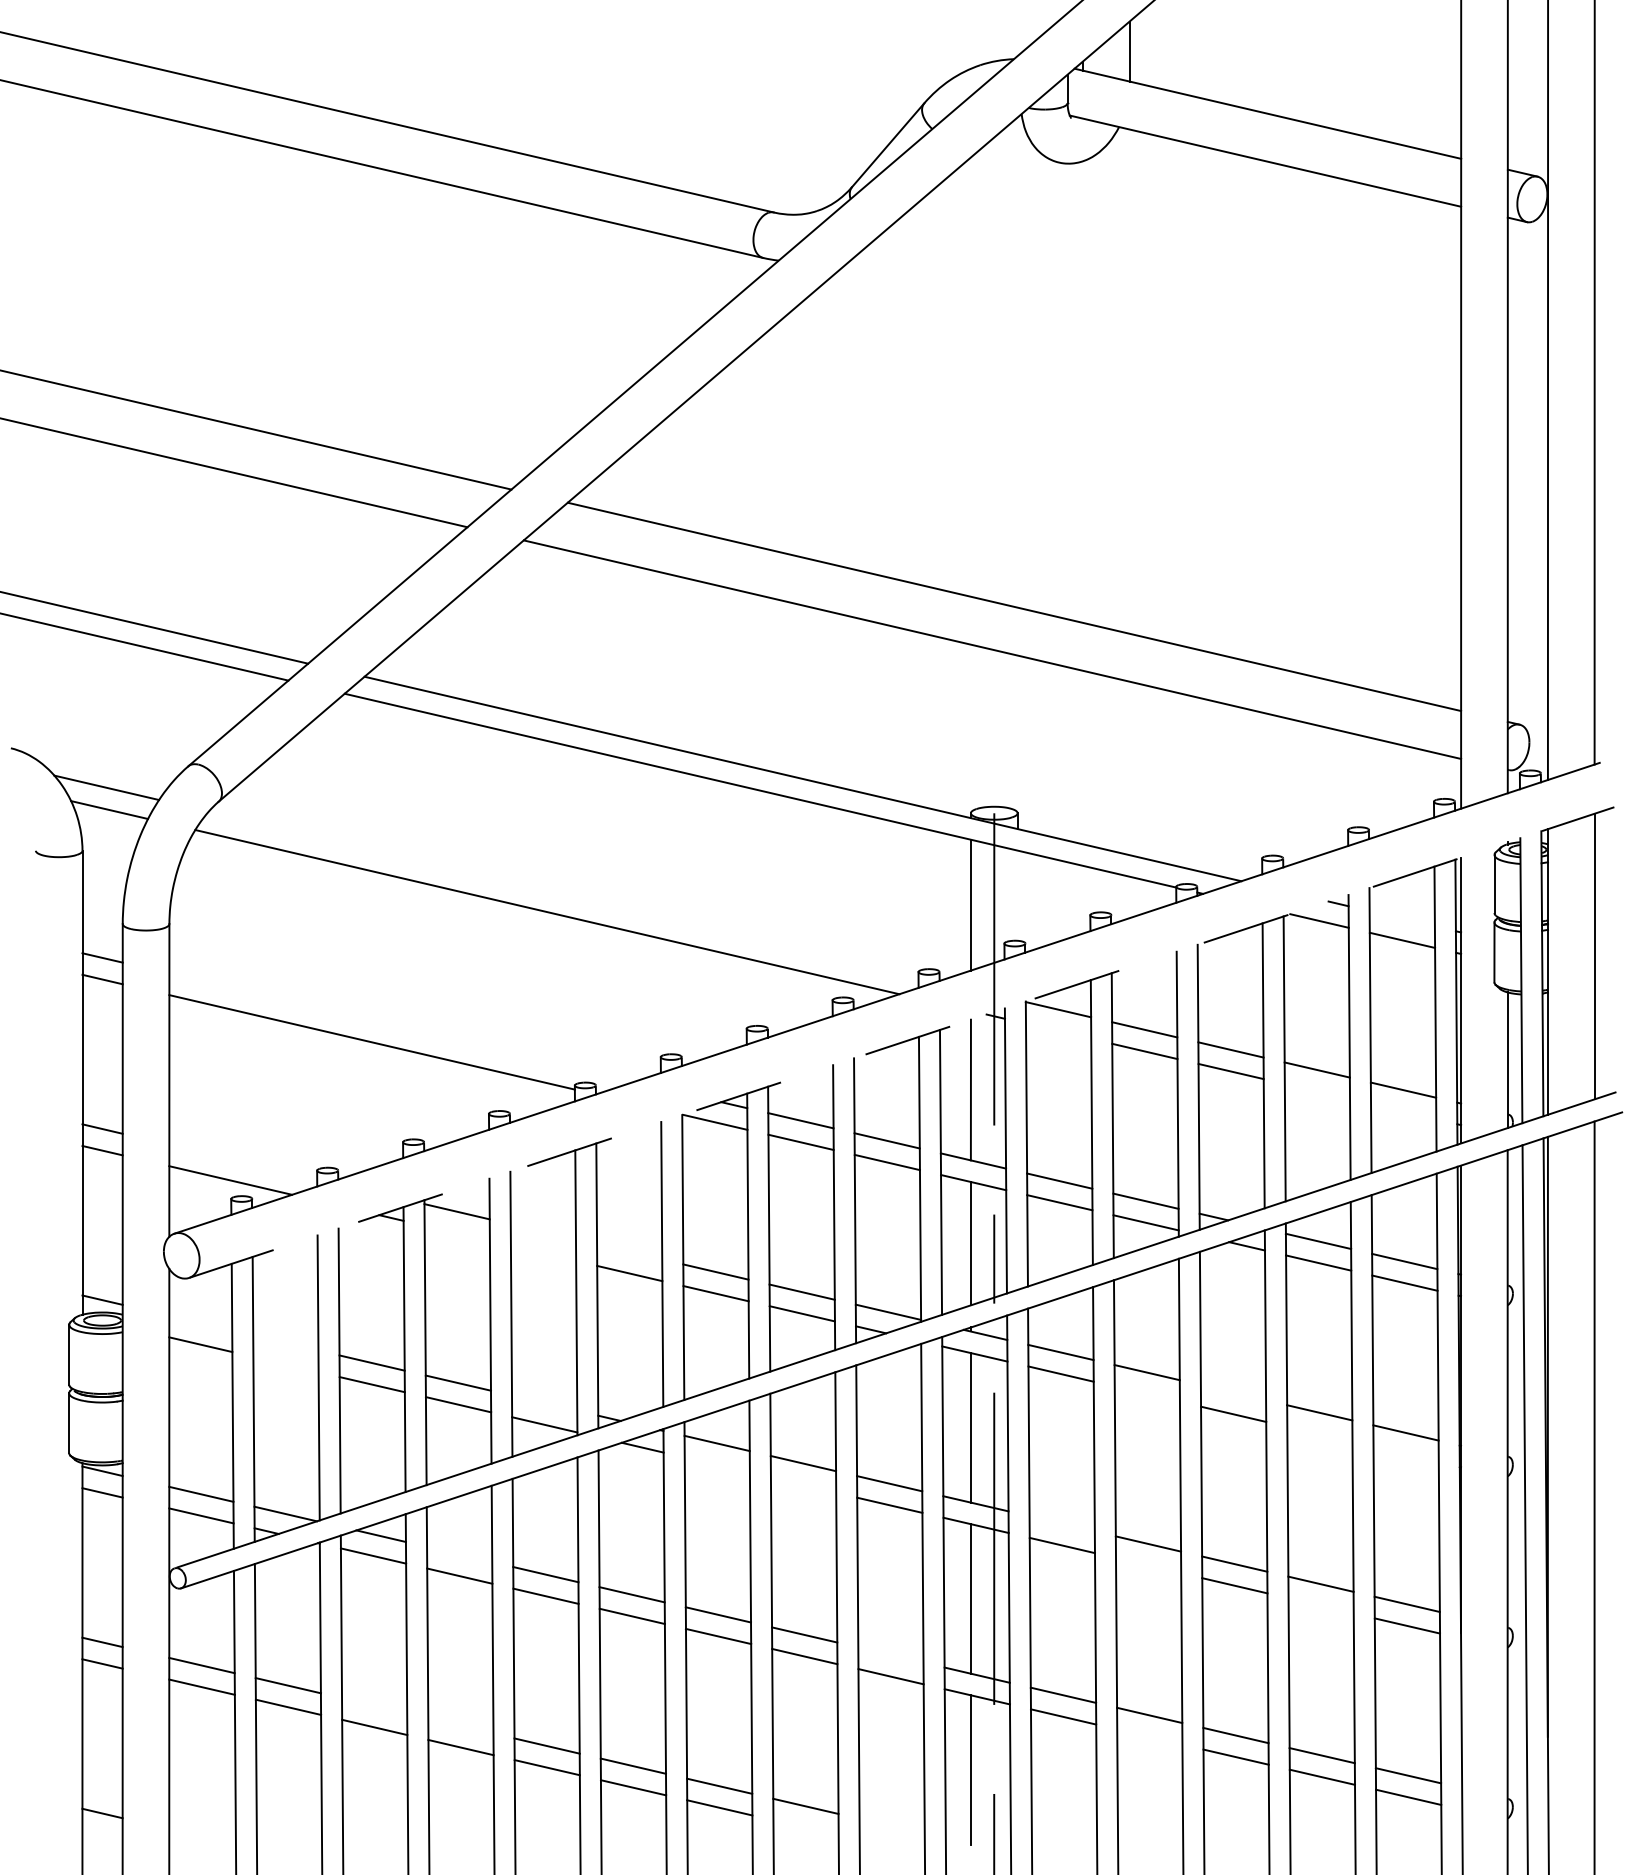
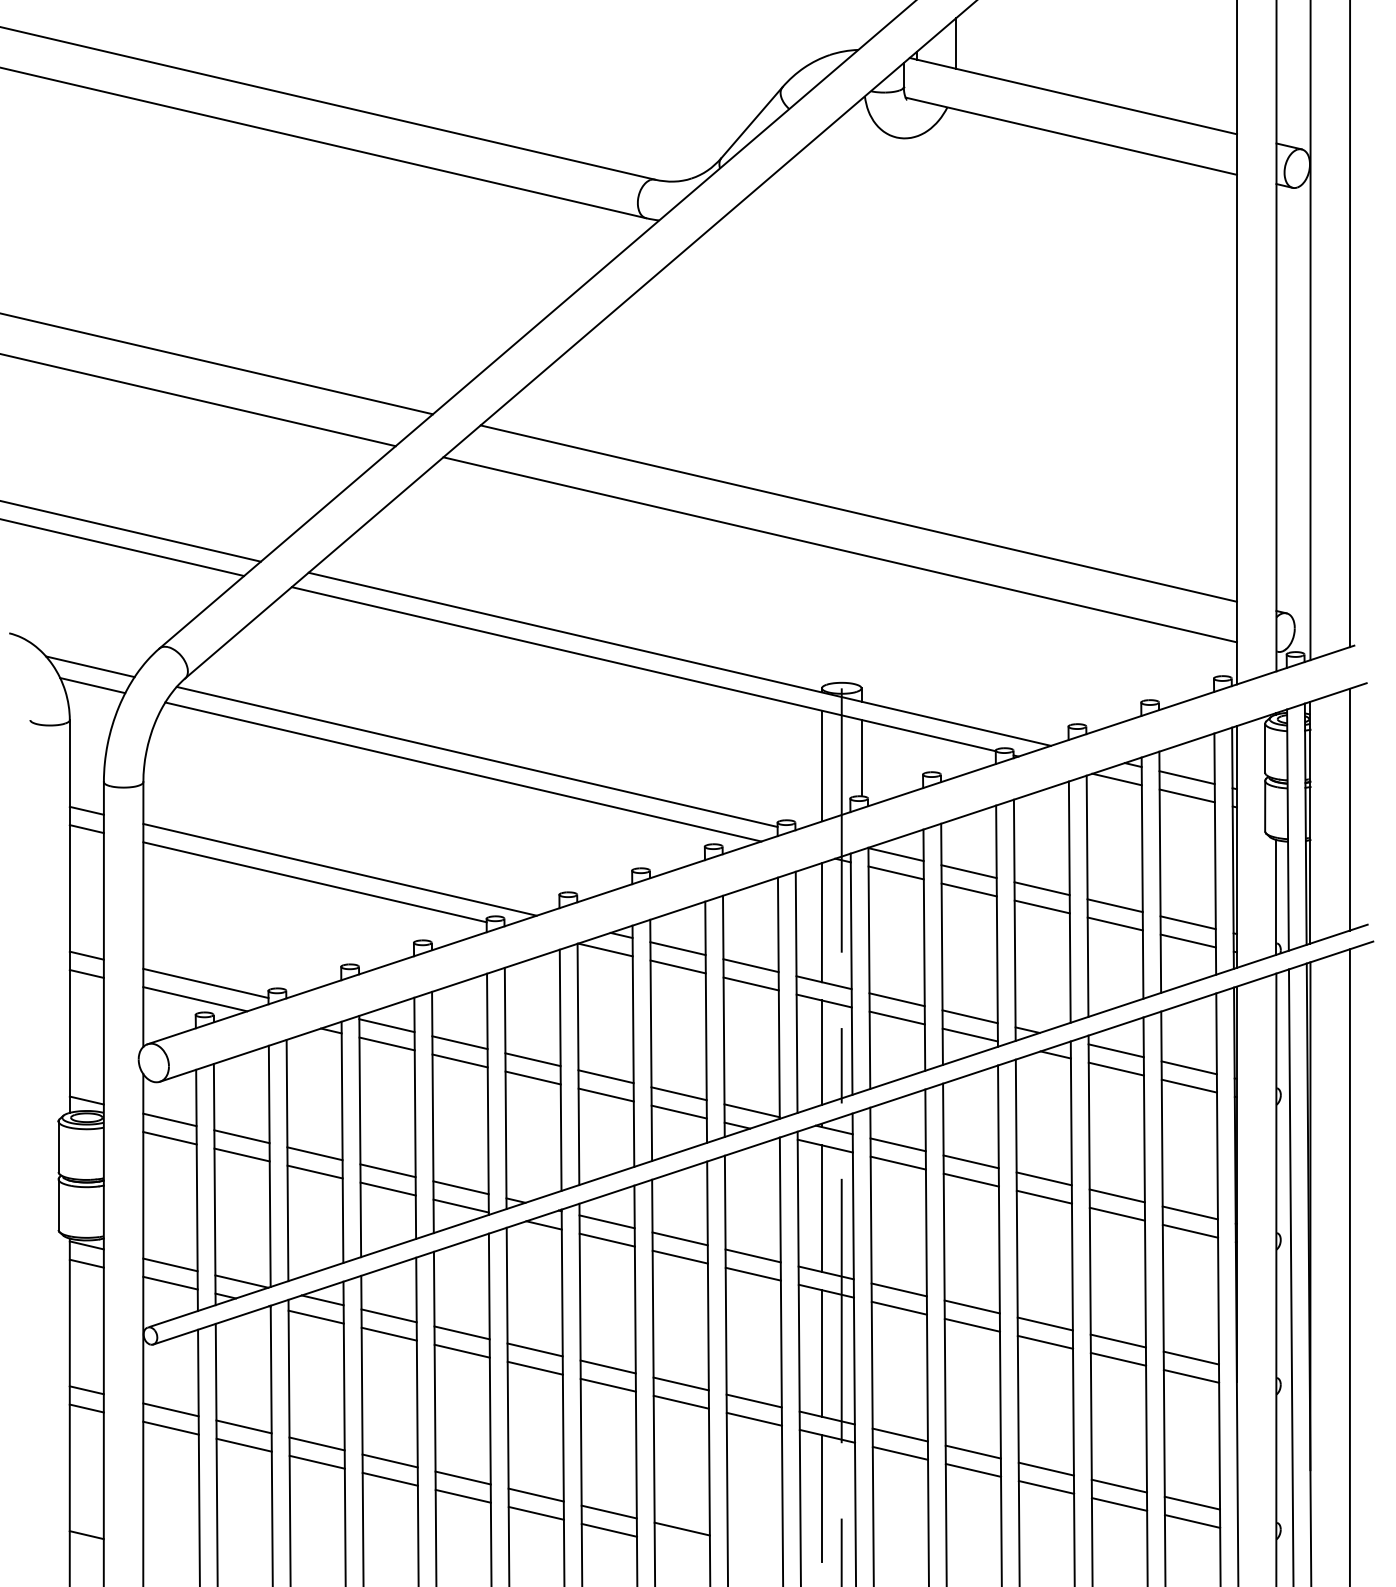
line: (563, 894) -> (477, 757), added
line: (1017, 895) -> (861, 757), added
line: (1401, 918) -> (1186, 777), added
line: (401, 1027) -> (339, 869), added
line: (1058, 1030) -> (896, 872), added
line: (902, 1042) -> (764, 882), dashed -> solid
line: (1316, 1091) -> (1114, 923), added
line: (1403, 1111) -> (1188, 940), added
line: (243, 1161) -> (206, 983), added
line: (543, 1231) -> (460, 1042), added
line: (456, 1232) -> (386, 1043), added
line: (629, 1251) -> (532, 1059), added
line: (543, 1253) -> (460, 1061), added
line: (200, 1322) -> (169, 1119), added
line: (285, 1342) -> (241, 1136), added
line: (285, 1364) -> (241, 1154), added
line: (1233, 1392) -> (1044, 1178), added
line: (1146, 1393) -> (970, 1179), added
line: (544, 1402) -> (460, 1187), added
line: (1319, 1434) -> (1117, 1214), added
line: (1405, 1454) -> (1189, 1231), added
line: (716, 1464) -> (606, 1239), added
line: (803, 1484) -> (680, 1256), added
line: (1061, 1523) -> (898, 1289), added
line: (459, 1554) -> (388, 1315), added
line: (1148, 1565) -> (972, 1325), added
line: (1320, 1605) -> (1117, 1359), added
line: (890, 1654) -> (753, 1400), added
line: (374, 1705) -> (317, 1443), added
line: (460, 1725) -> (389, 1460), added
line: (1149, 1736) -> (973, 1469), added

